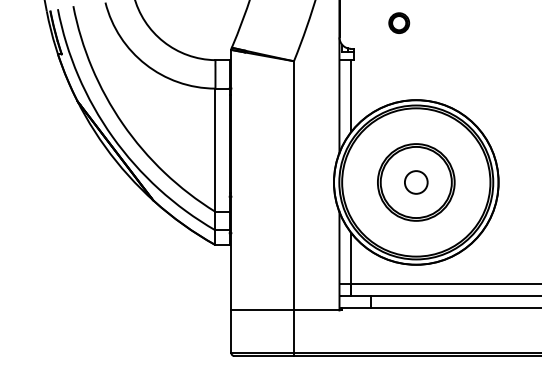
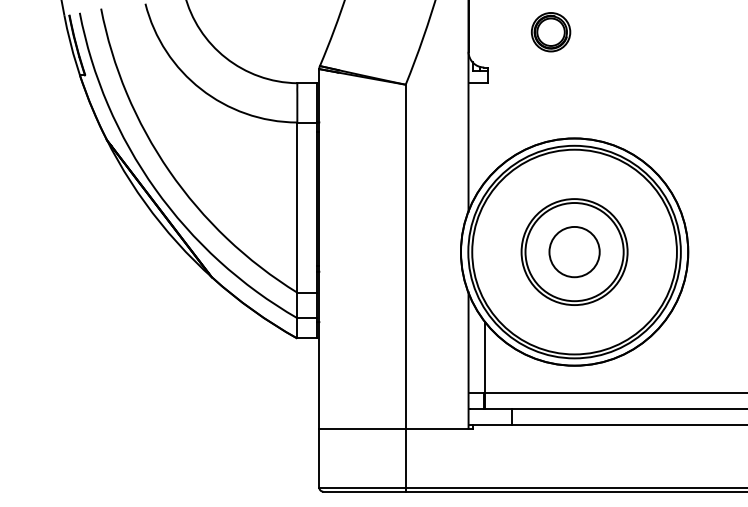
part: (398, 22) -> (550, 31), size x1.4
line: (351, 95) -> (485, 132), removed
circle: (416, 182) -> (574, 251), size x1.6

